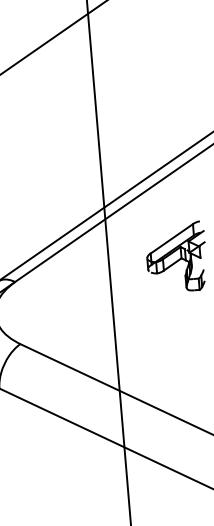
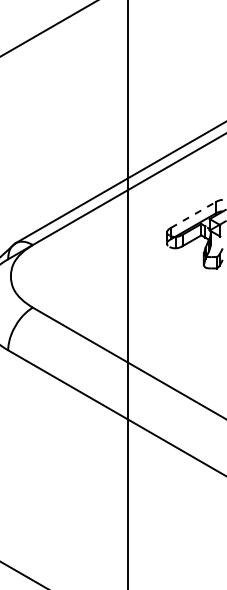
line: (172, 239) -> (193, 215), solid -> dashed

